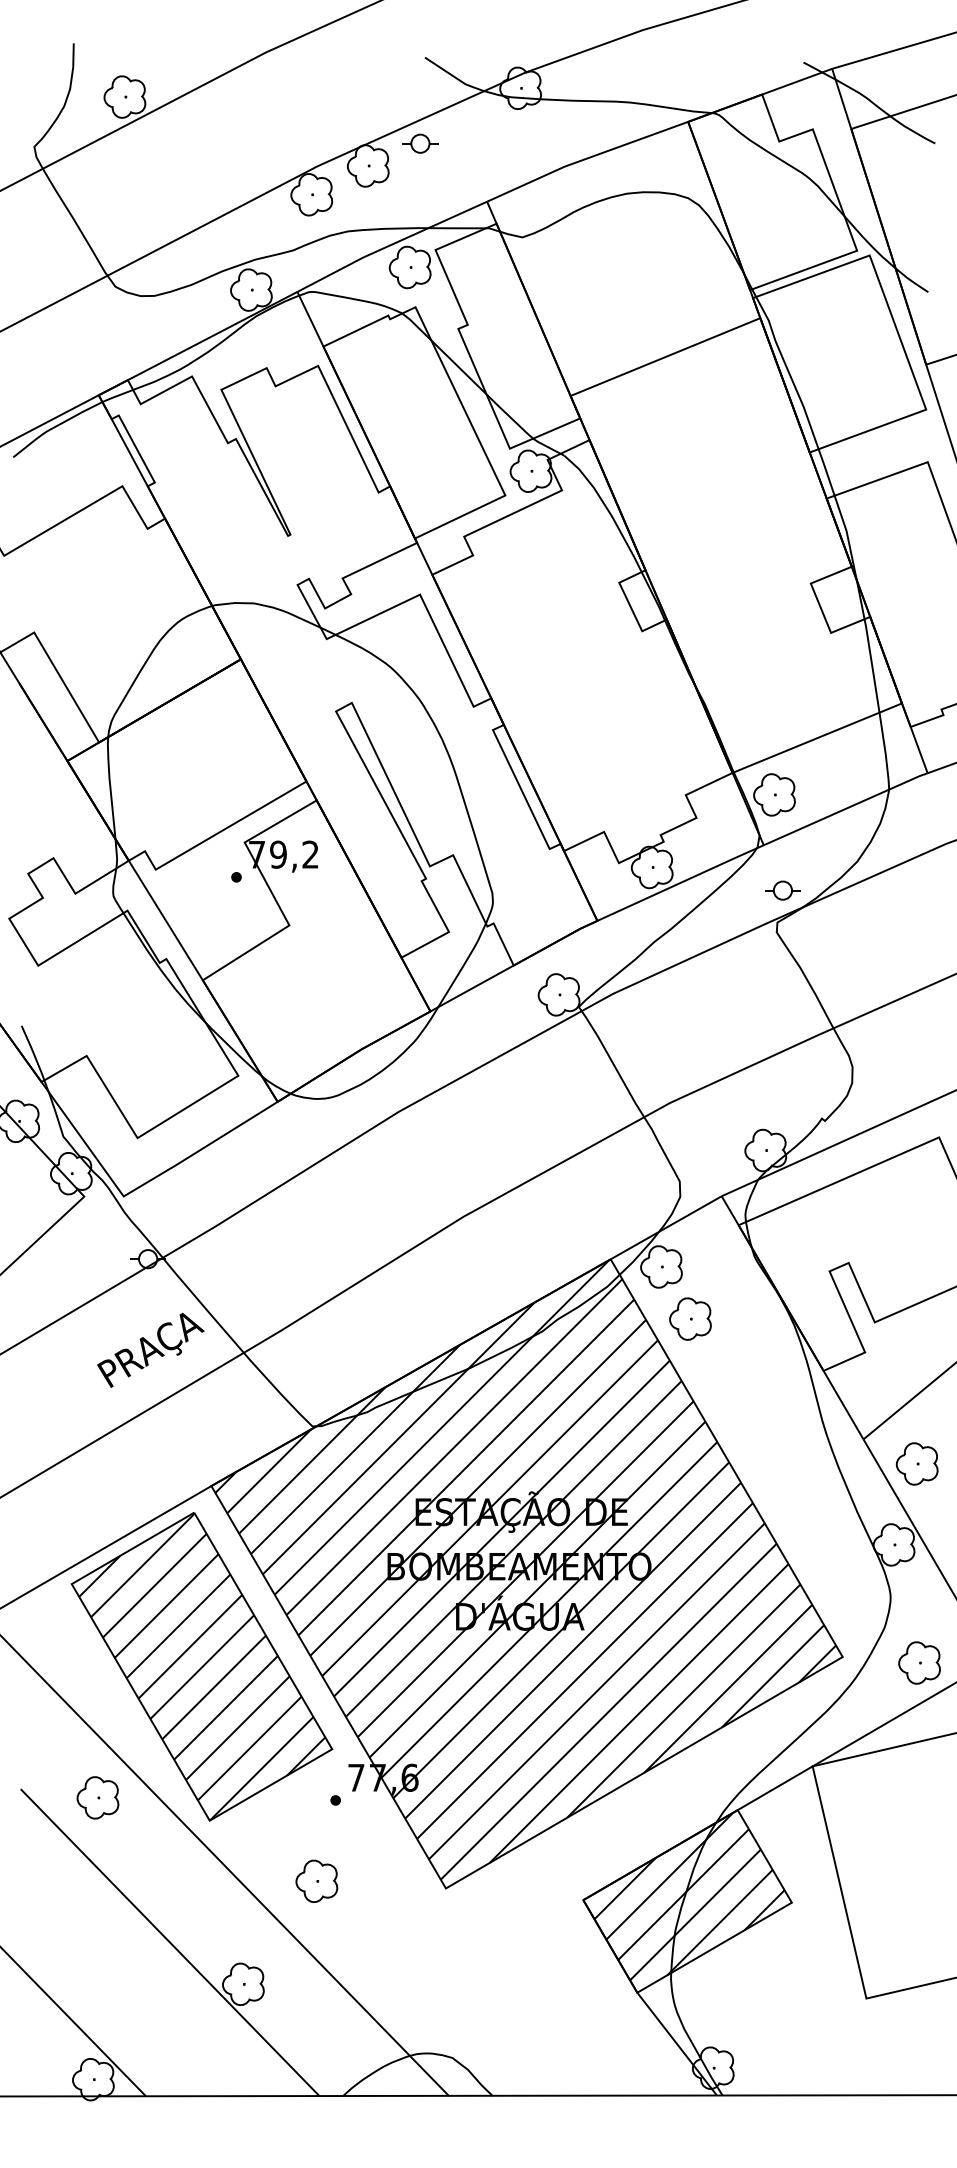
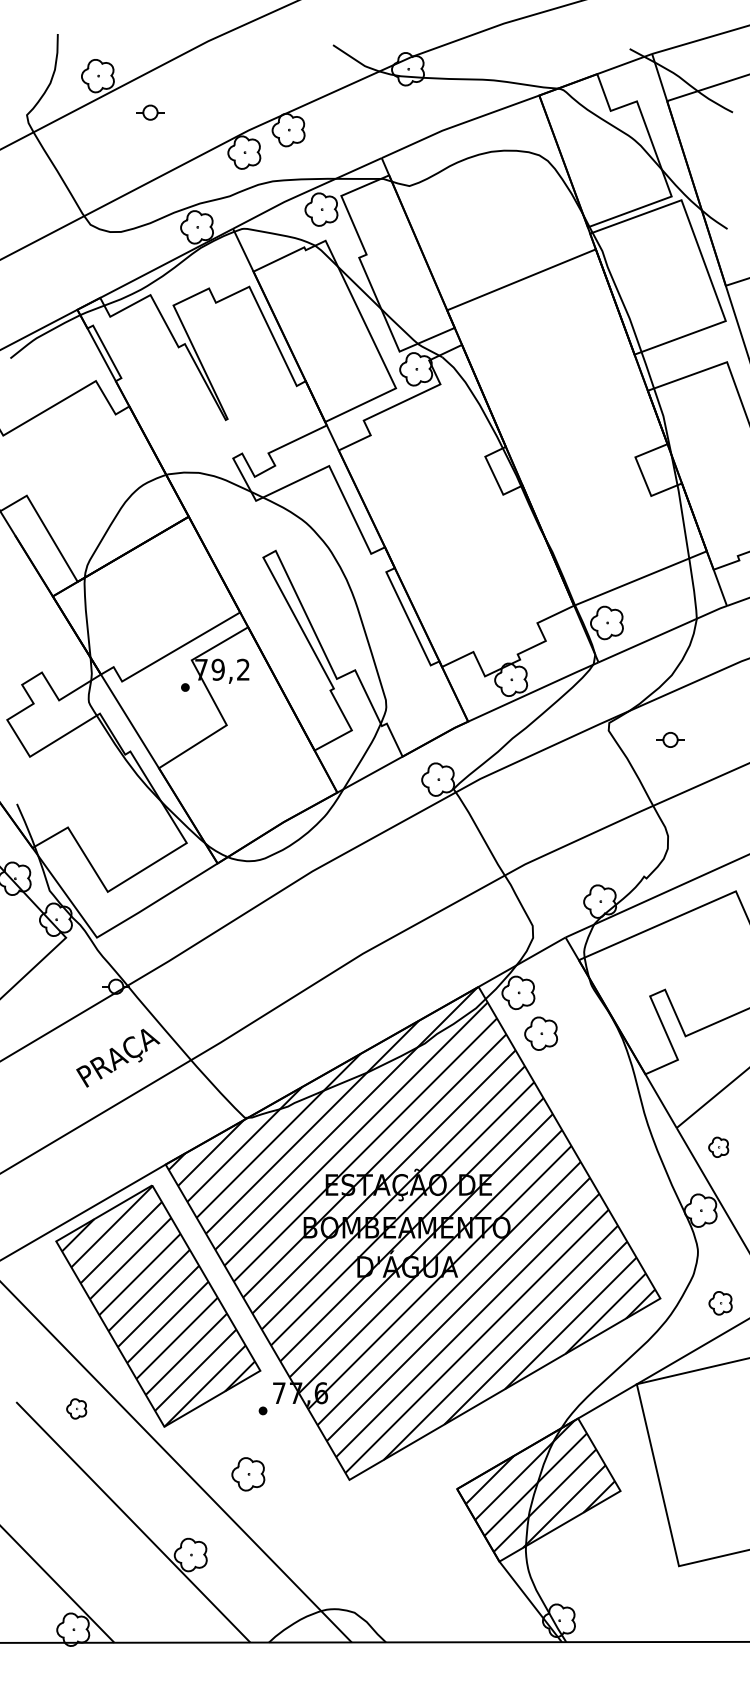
part: (420, 143) -> (150, 112), moved
part: (782, 890) -> (670, 739), moved
part: (916, 1464) -> (718, 1147), size x0.6
part: (919, 1663) -> (720, 1303), size x0.7
part: (97, 1797) -> (76, 1408), size x0.6

